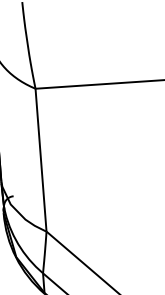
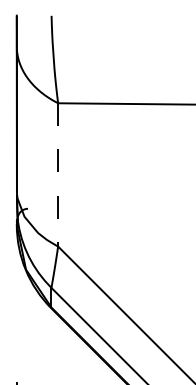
line: (41, 159) -> (58, 174), solid -> dashed

